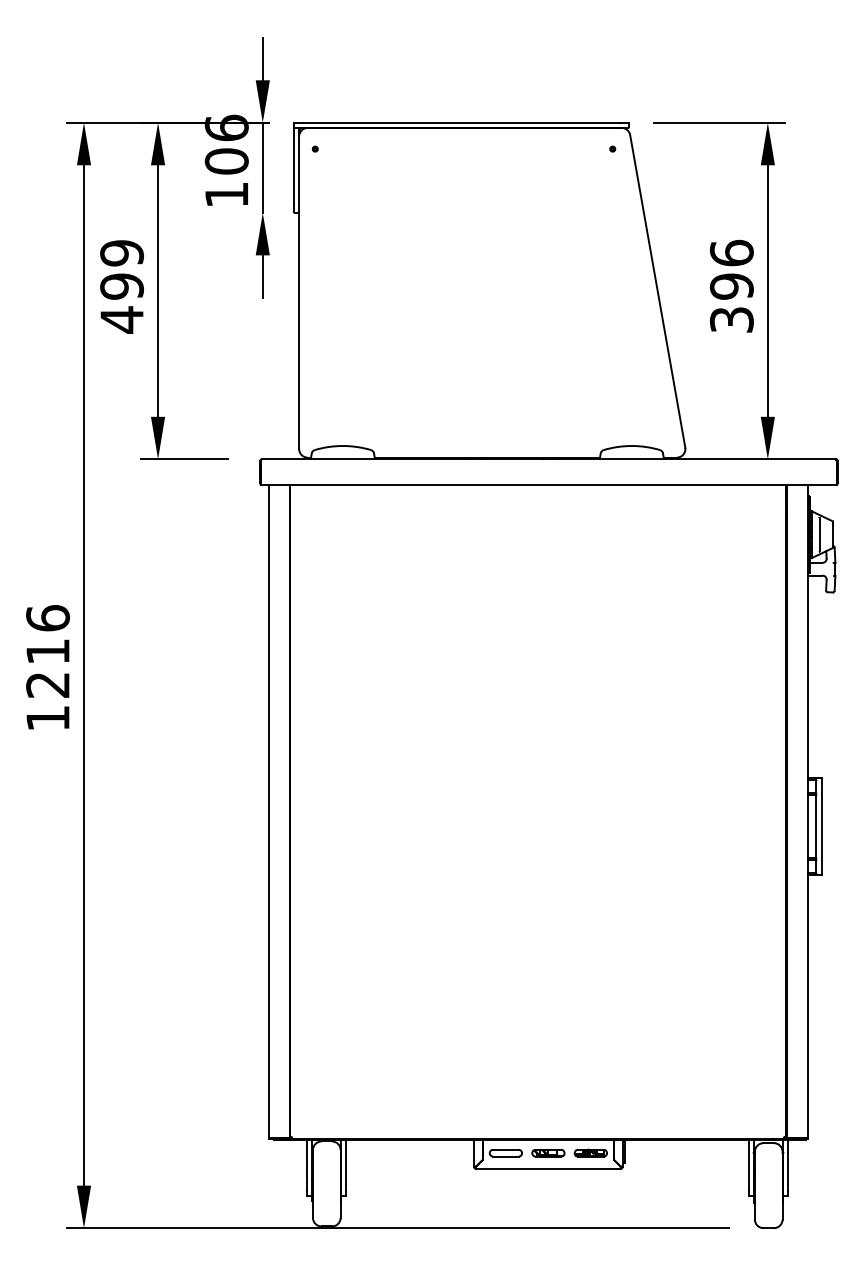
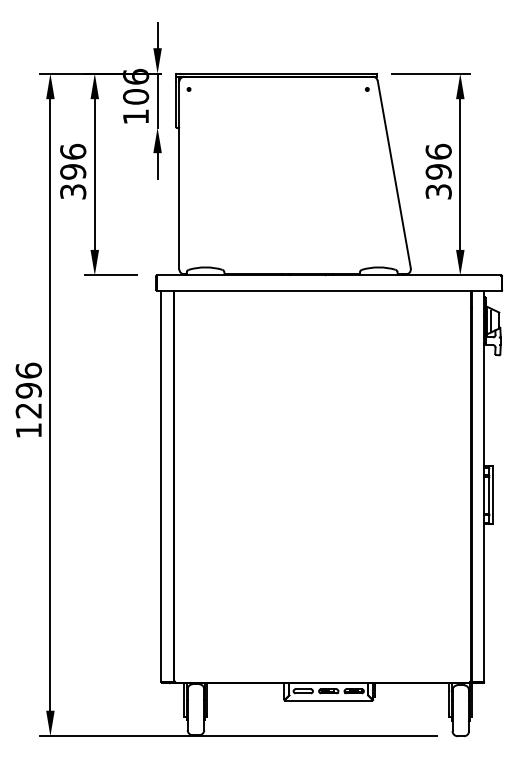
text: (122, 285) -> (73, 171), 499 -> 396
text: (47, 651) -> (28, 390), 1216 -> 1296

